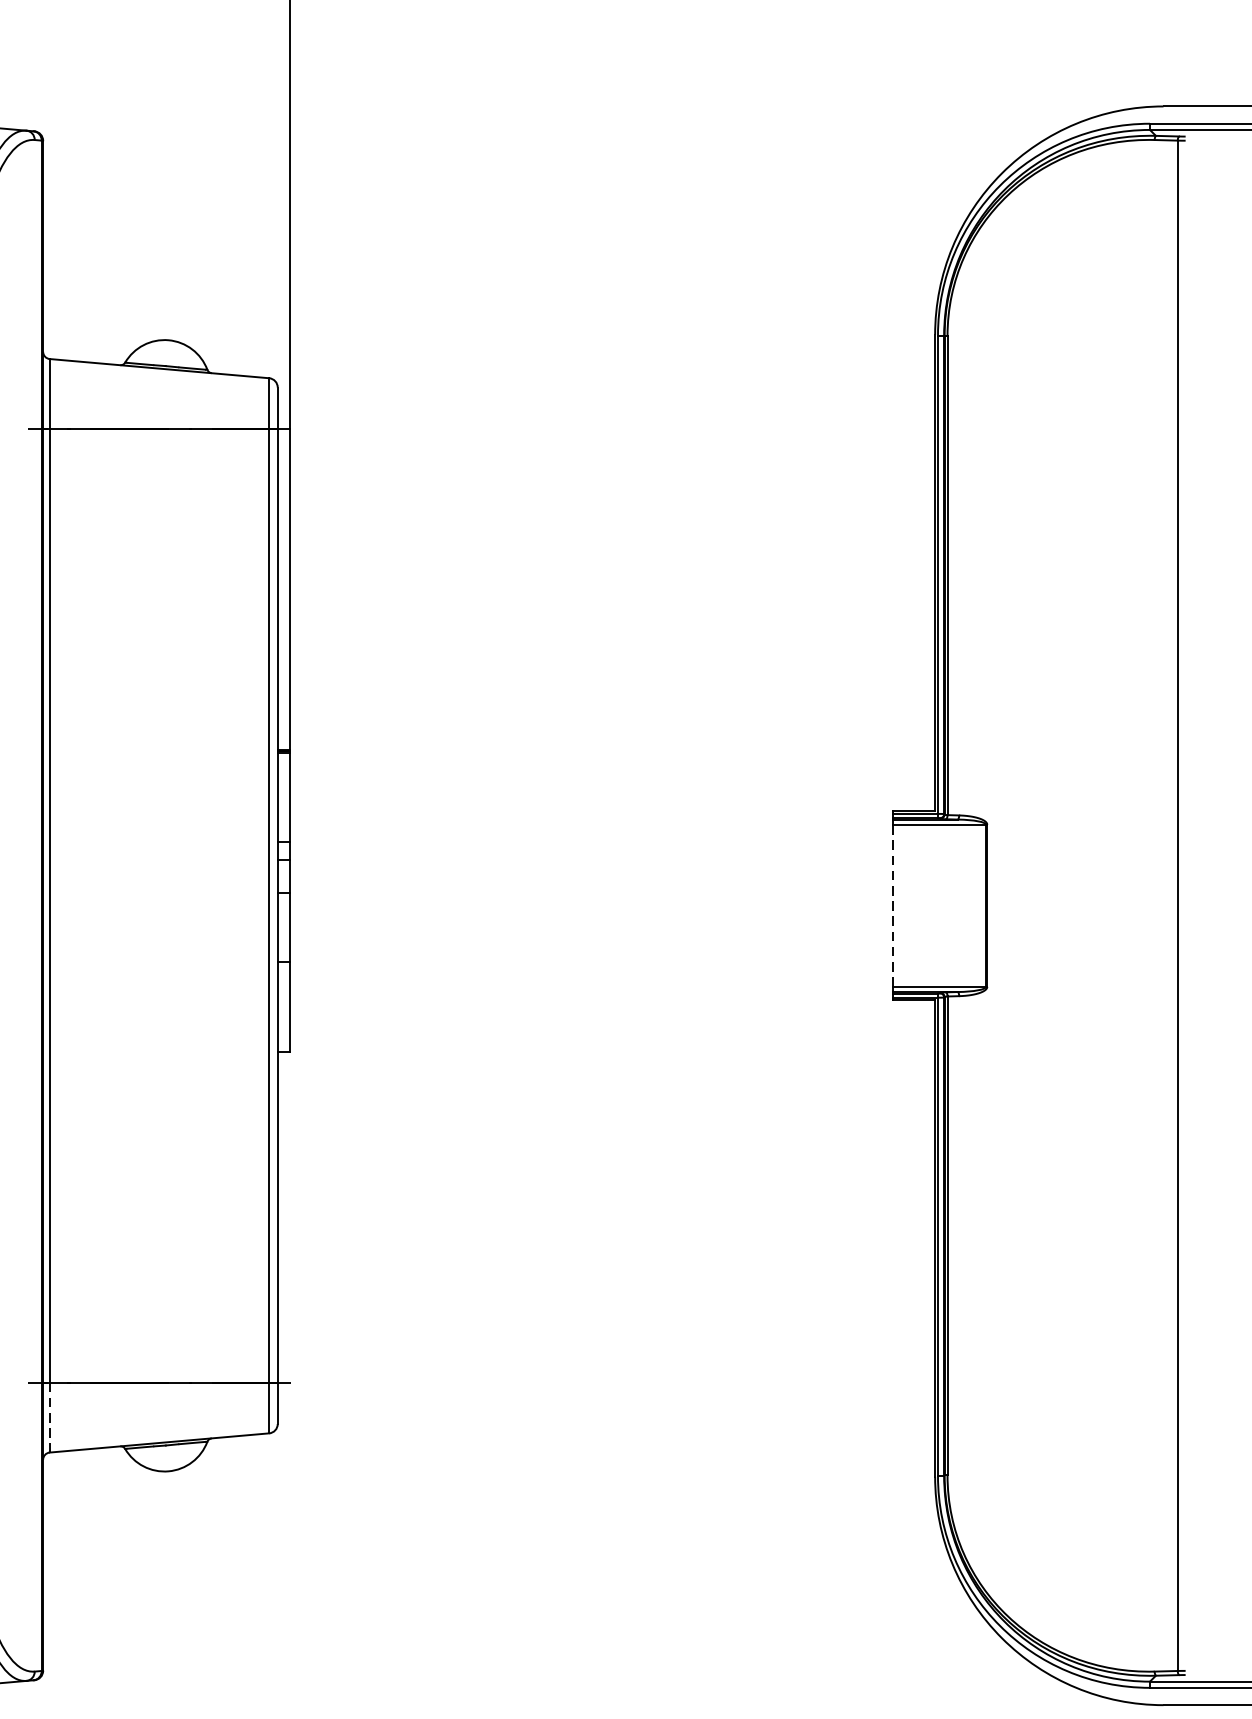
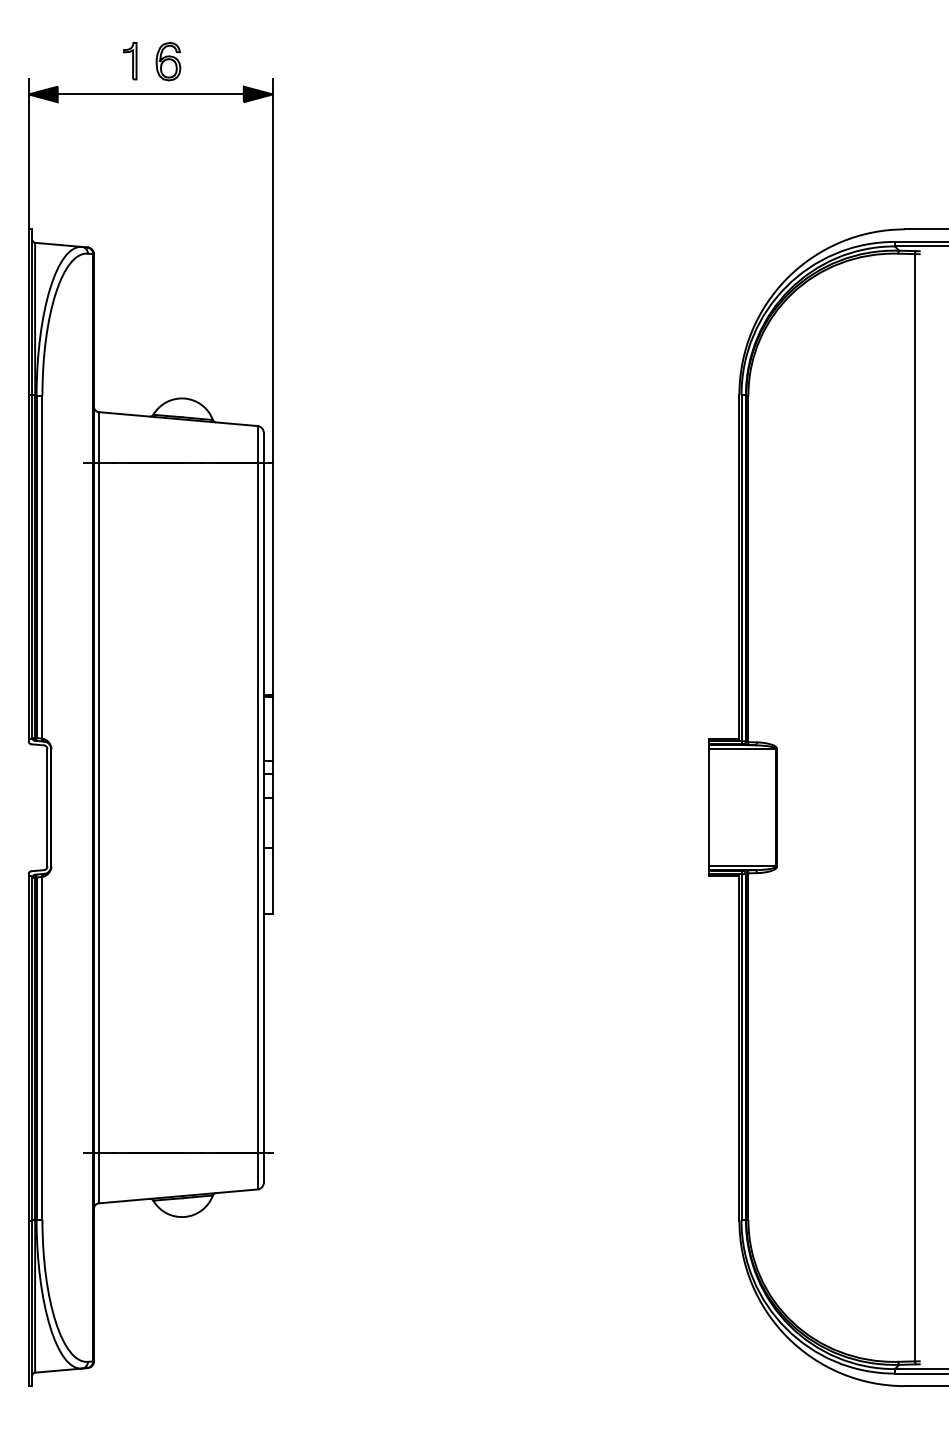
line: (892, 905) -> (708, 807), dashed -> solid
line: (49, 1418) -> (98, 1178), dashed -> solid

